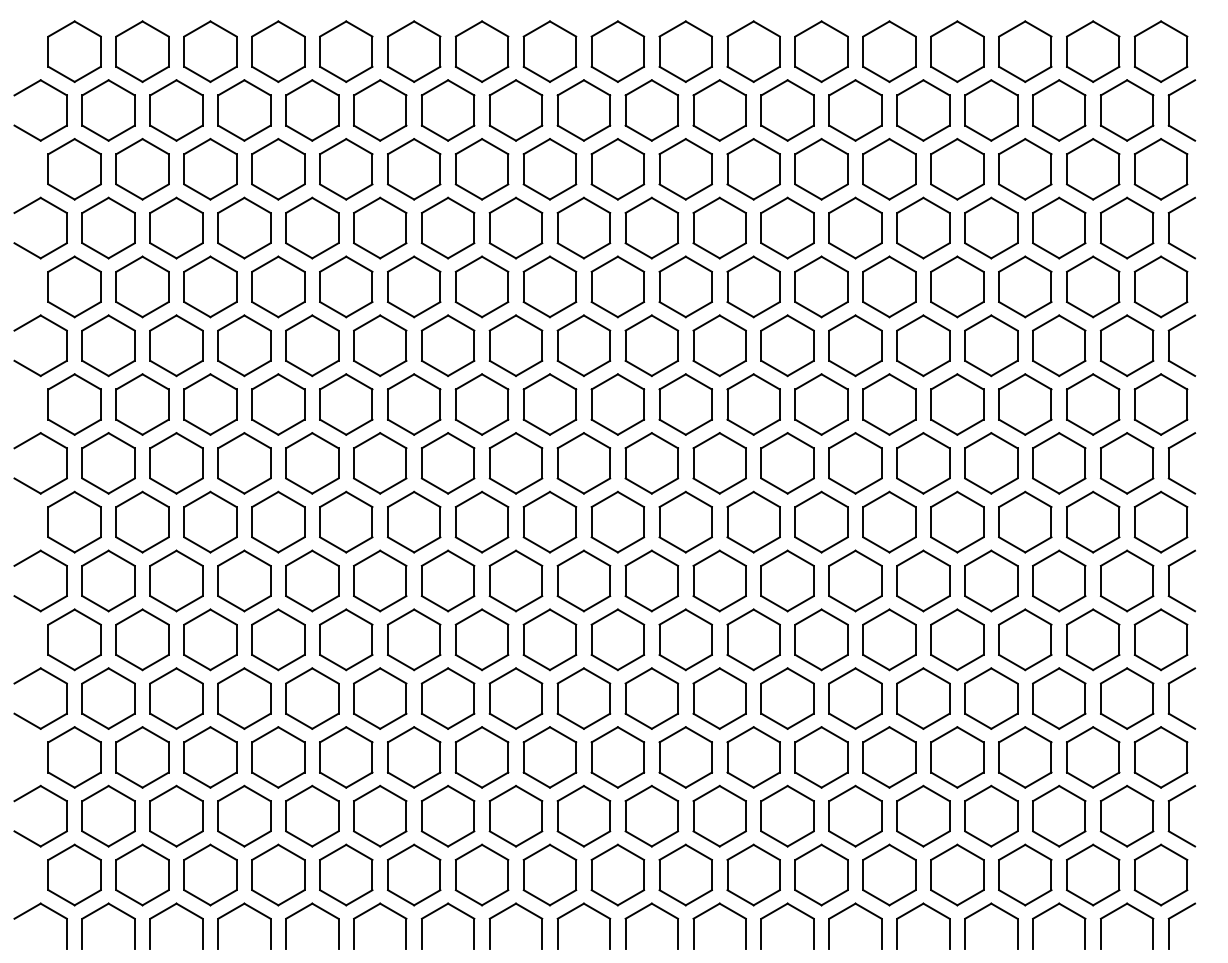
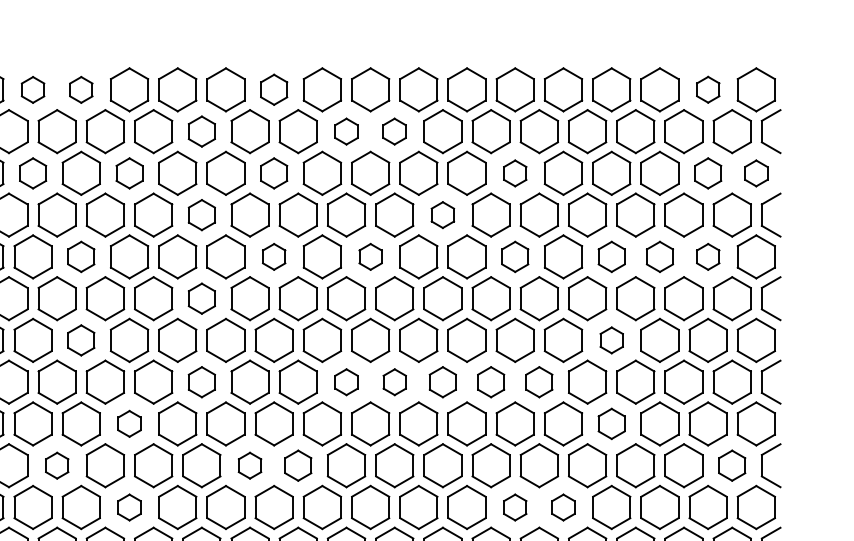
part: (142, 51) -> (33, 89), size x0.6
part: (210, 51) -> (81, 89), size x0.6
part: (481, 51) -> (273, 89), size x0.7
part: (1093, 51) -> (708, 89), size x0.6
part: (380, 110) -> (202, 131), size x0.7
part: (583, 110) -> (346, 131), size x0.6
part: (651, 110) -> (394, 131), size x0.6
part: (142, 169) -> (33, 173), size x0.7
part: (278, 169) -> (129, 173), size x0.7
part: (481, 169) -> (273, 173), size x0.7
part: (821, 169) -> (515, 173), size x0.6
part: (1093, 169) -> (708, 173), size x0.7
part: (1160, 169) -> (755, 173), size x0.6
part: (380, 227) -> (202, 214), size x0.7
part: (719, 227) -> (442, 214), size x0.6
part: (210, 286) -> (81, 256), size x0.7
part: (481, 286) -> (273, 256), size x0.6
part: (617, 286) -> (370, 256), size x0.6
part: (821, 286) -> (515, 256), size x0.7
part: (957, 286) -> (611, 256), size x0.7
part: (1025, 286) -> (660, 256), size x0.7
part: (1093, 286) -> (708, 256), size x0.6
part: (380, 345) -> (202, 298), size x0.7
part: (210, 404) -> (81, 340), size x0.7
part: (957, 404) -> (611, 340), size x0.6
part: (380, 463) -> (202, 382), size x0.7
part: (583, 463) -> (346, 382), size x0.6
part: (651, 463) -> (394, 382), size x0.6
part: (719, 463) -> (442, 382), size x0.7
part: (787, 463) -> (491, 382), size x0.7
part: (855, 463) -> (539, 382), size x0.7
part: (278, 521) -> (129, 423), size x0.6
part: (957, 521) -> (611, 423), size x0.7
part: (176, 580) -> (57, 465), size x0.6
part: (447, 580) -> (249, 465), size x0.6
part: (515, 580) -> (297, 465), size x0.7
part: (1126, 580) -> (731, 465), size x0.7
part: (278, 639) -> (129, 507), size x0.6
part: (821, 639) -> (515, 507), size x0.6
part: (889, 639) -> (563, 507), size x0.6

